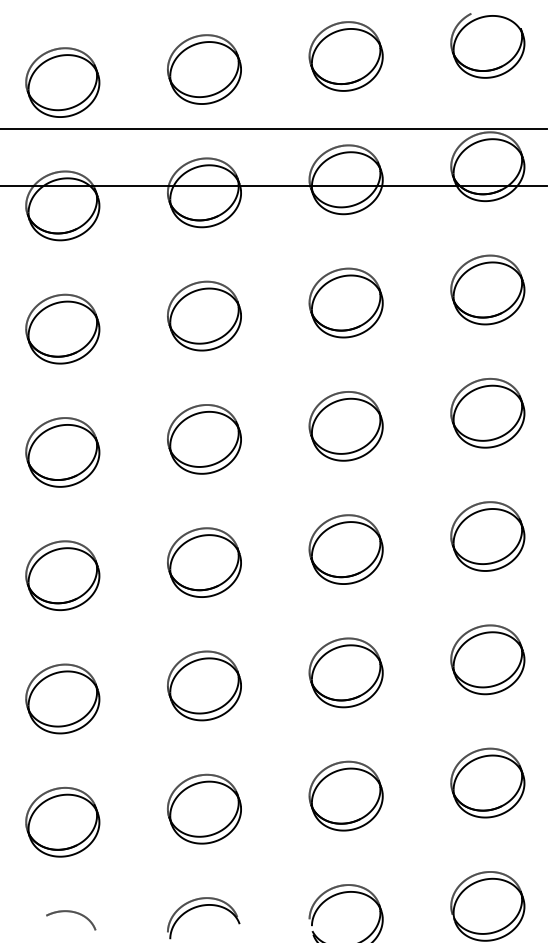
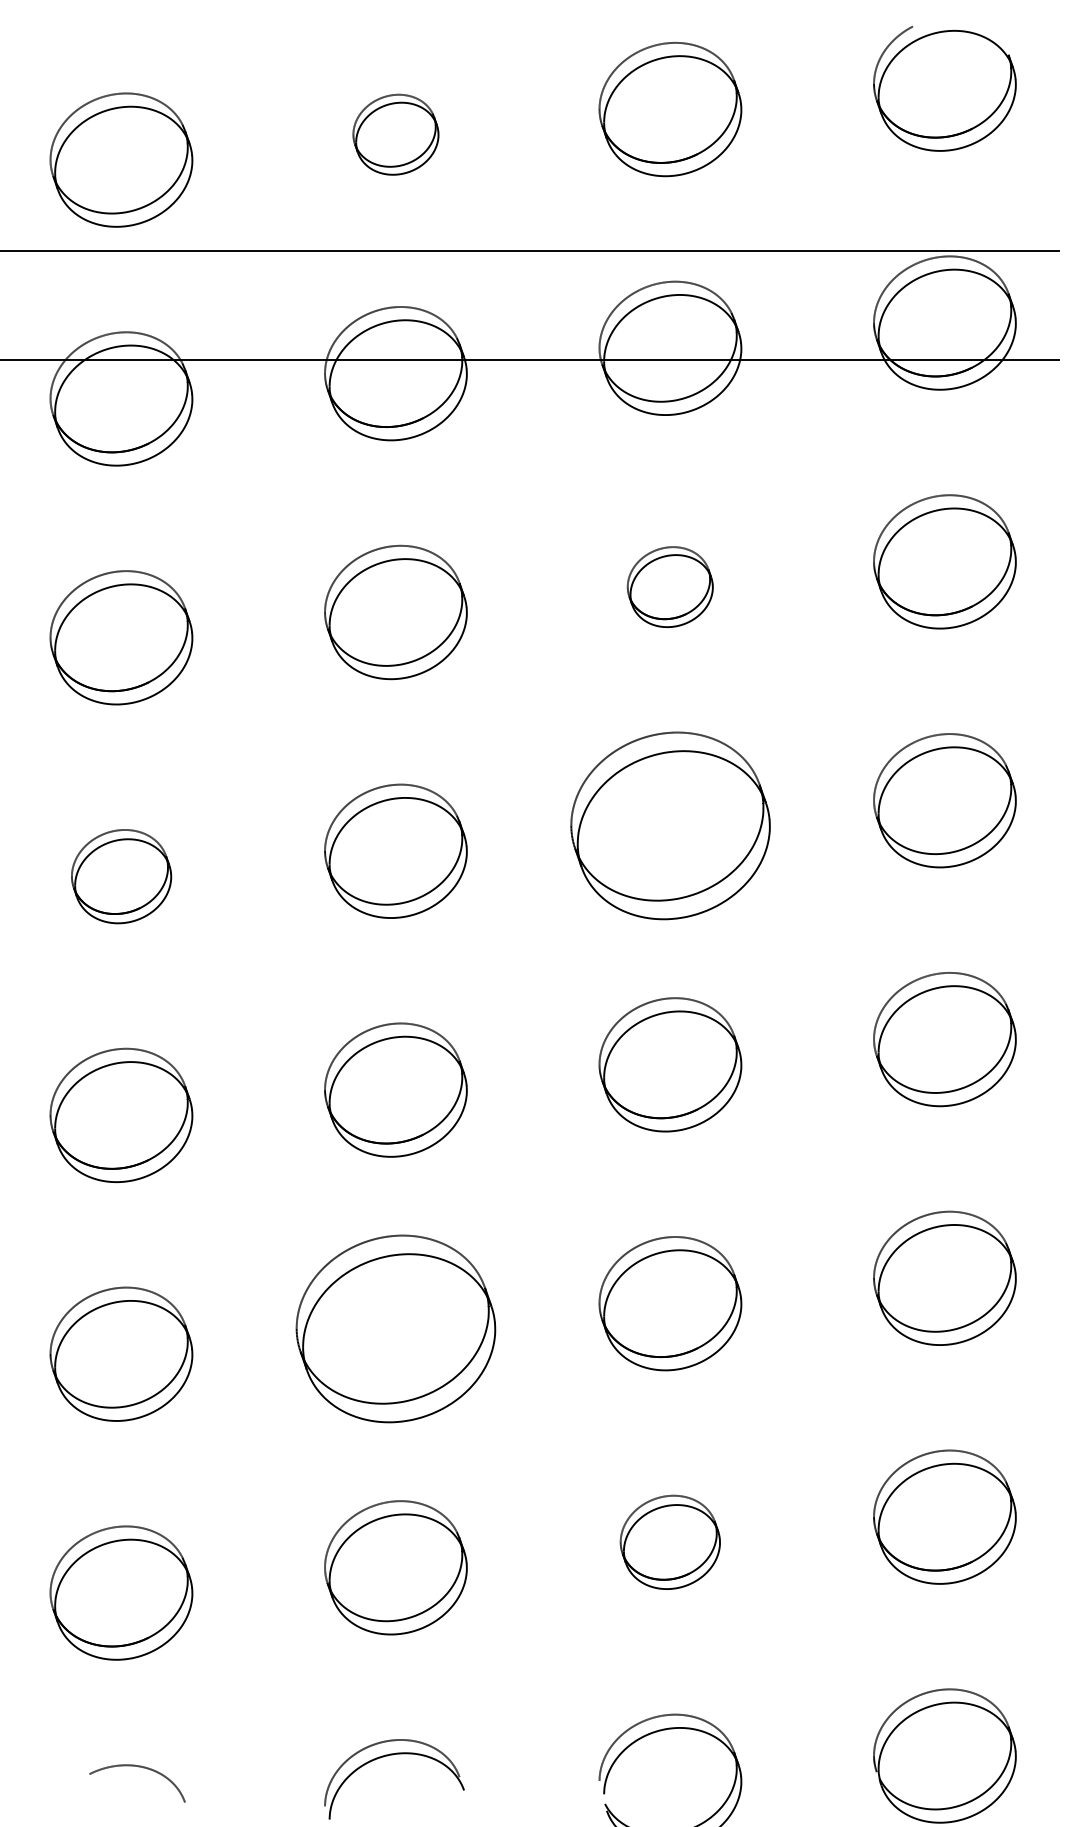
part: (204, 69) -> (395, 134), size x0.6
part: (345, 302) -> (669, 586), size x0.6
part: (345, 426) -> (669, 826), size x1.4
part: (62, 452) -> (120, 876), size x0.7
part: (204, 685) -> (395, 1328), size x1.4
part: (345, 795) -> (669, 1541), size x0.7

